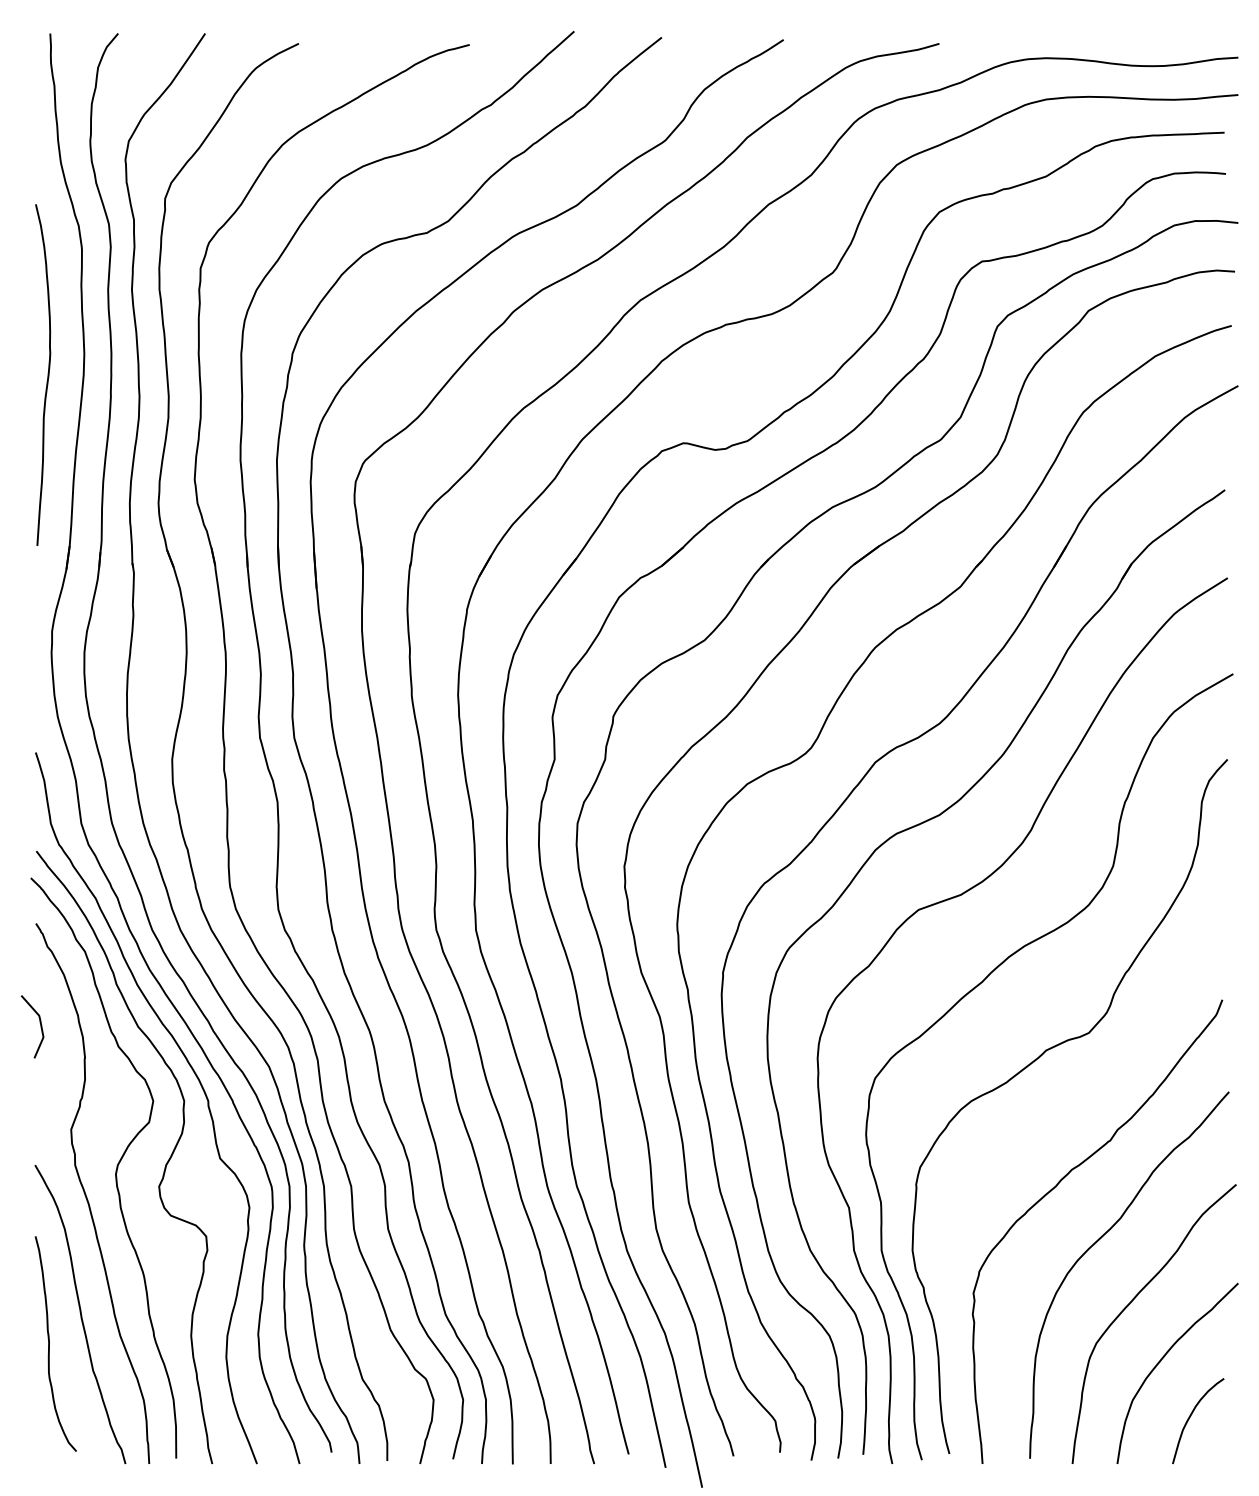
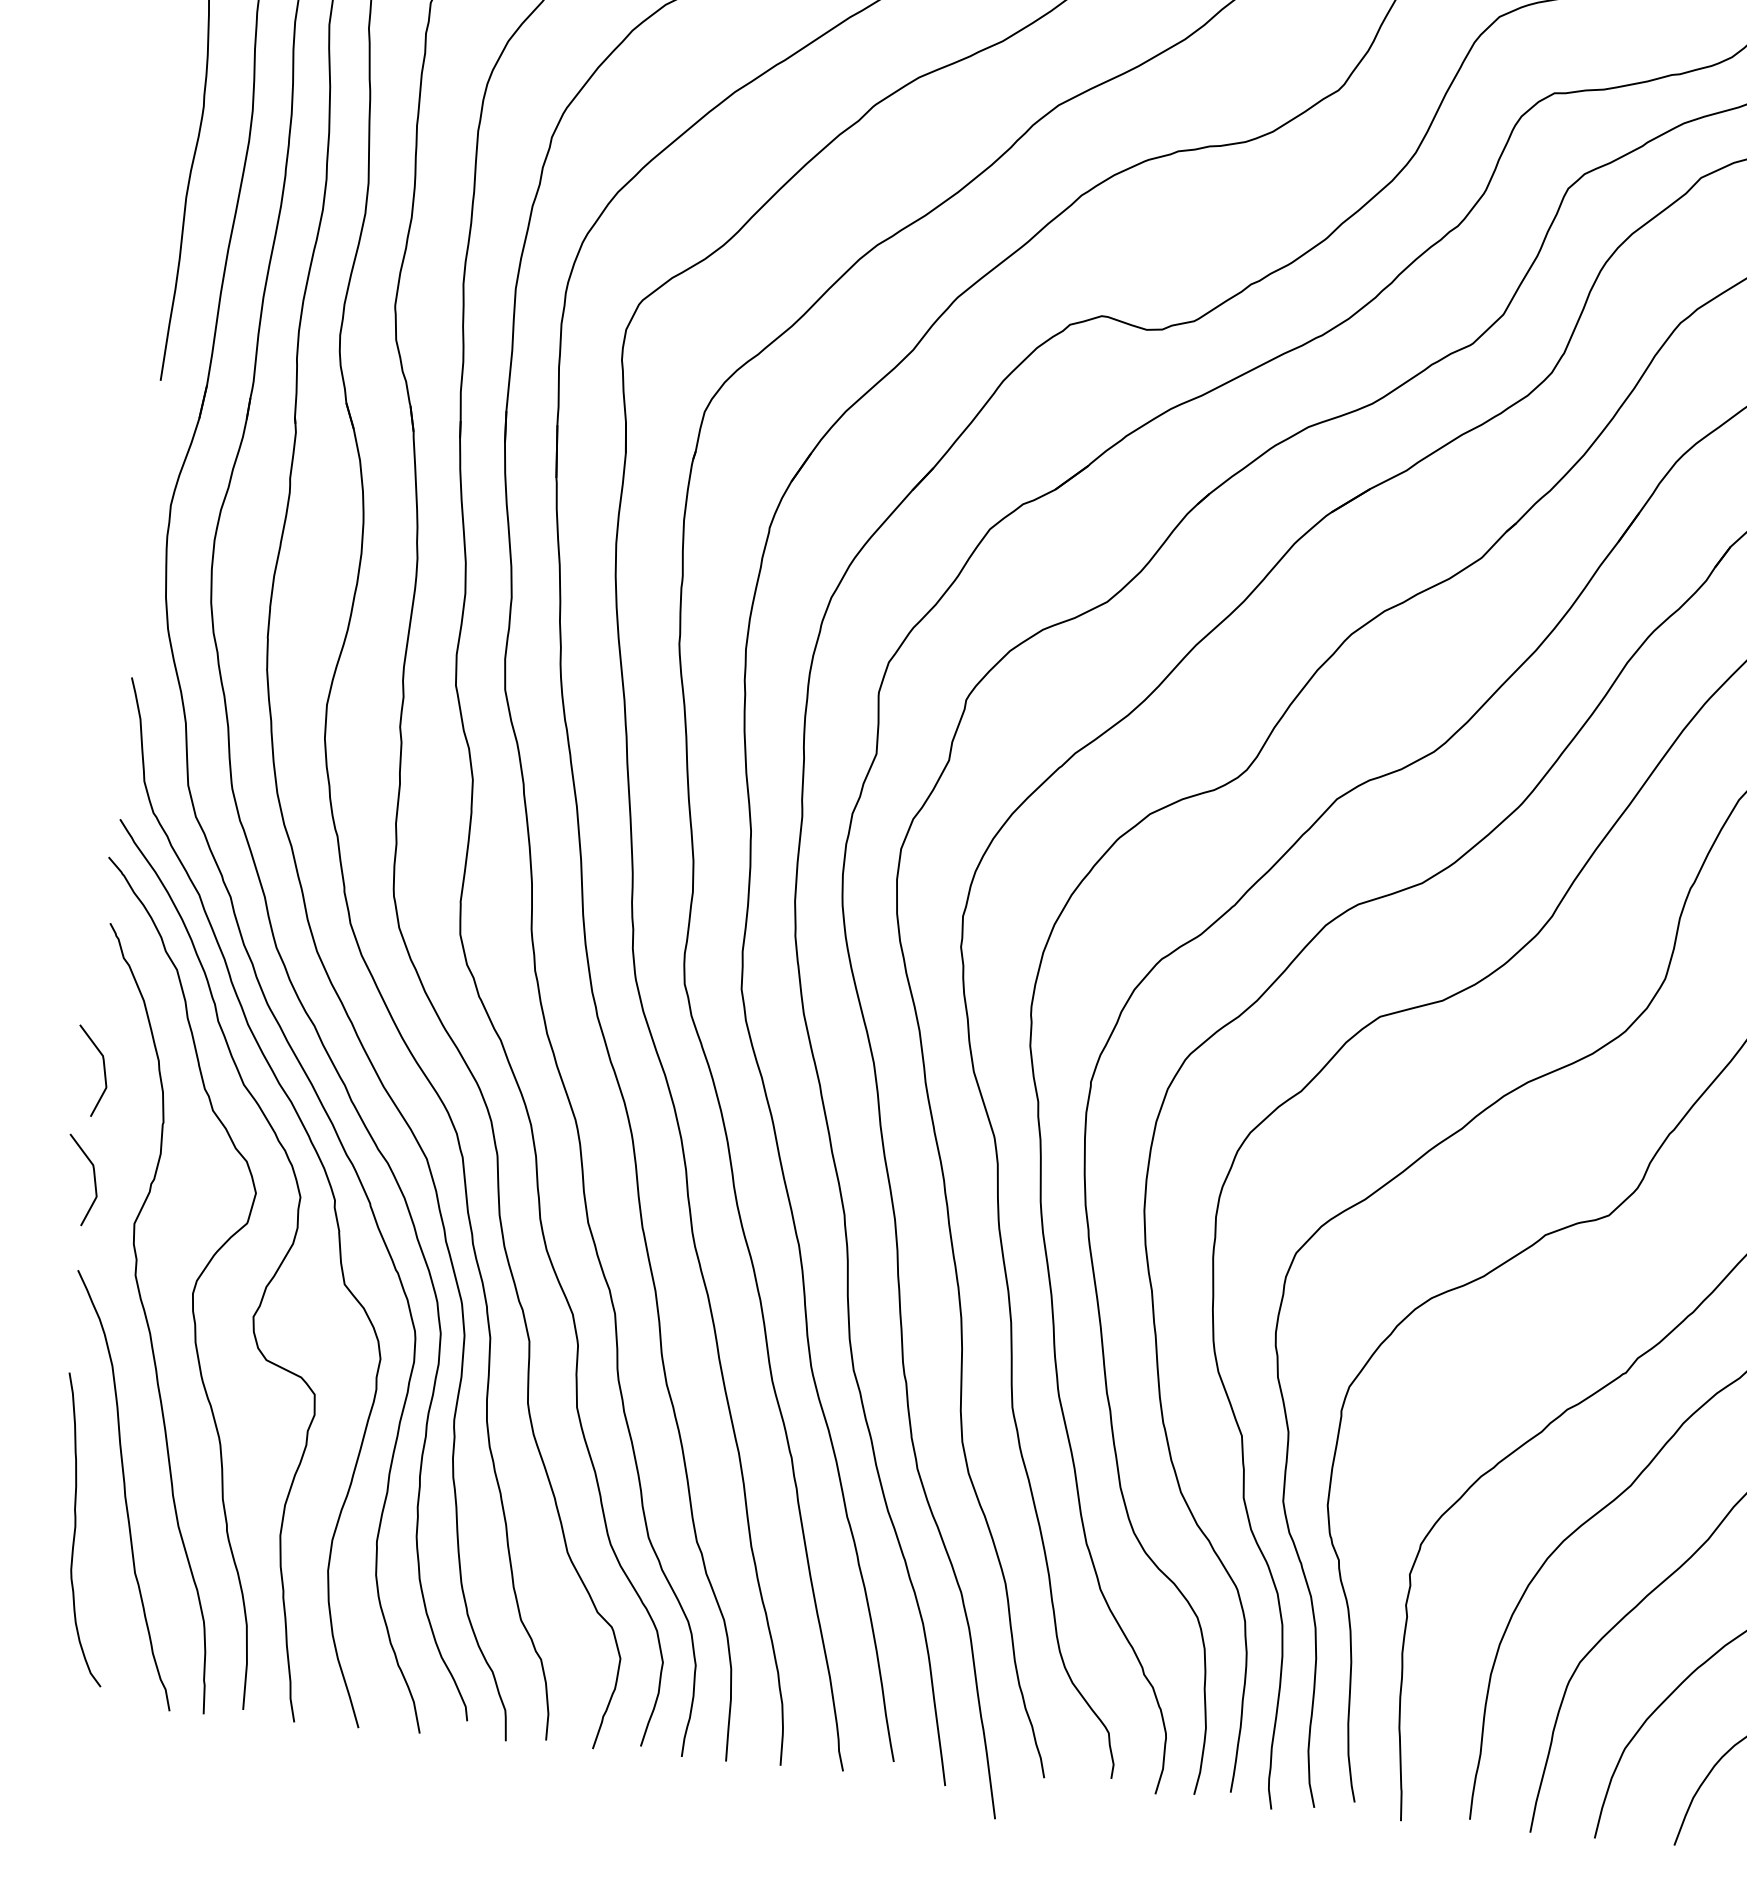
curve: (40, 1102) -> (93, 1180), added

